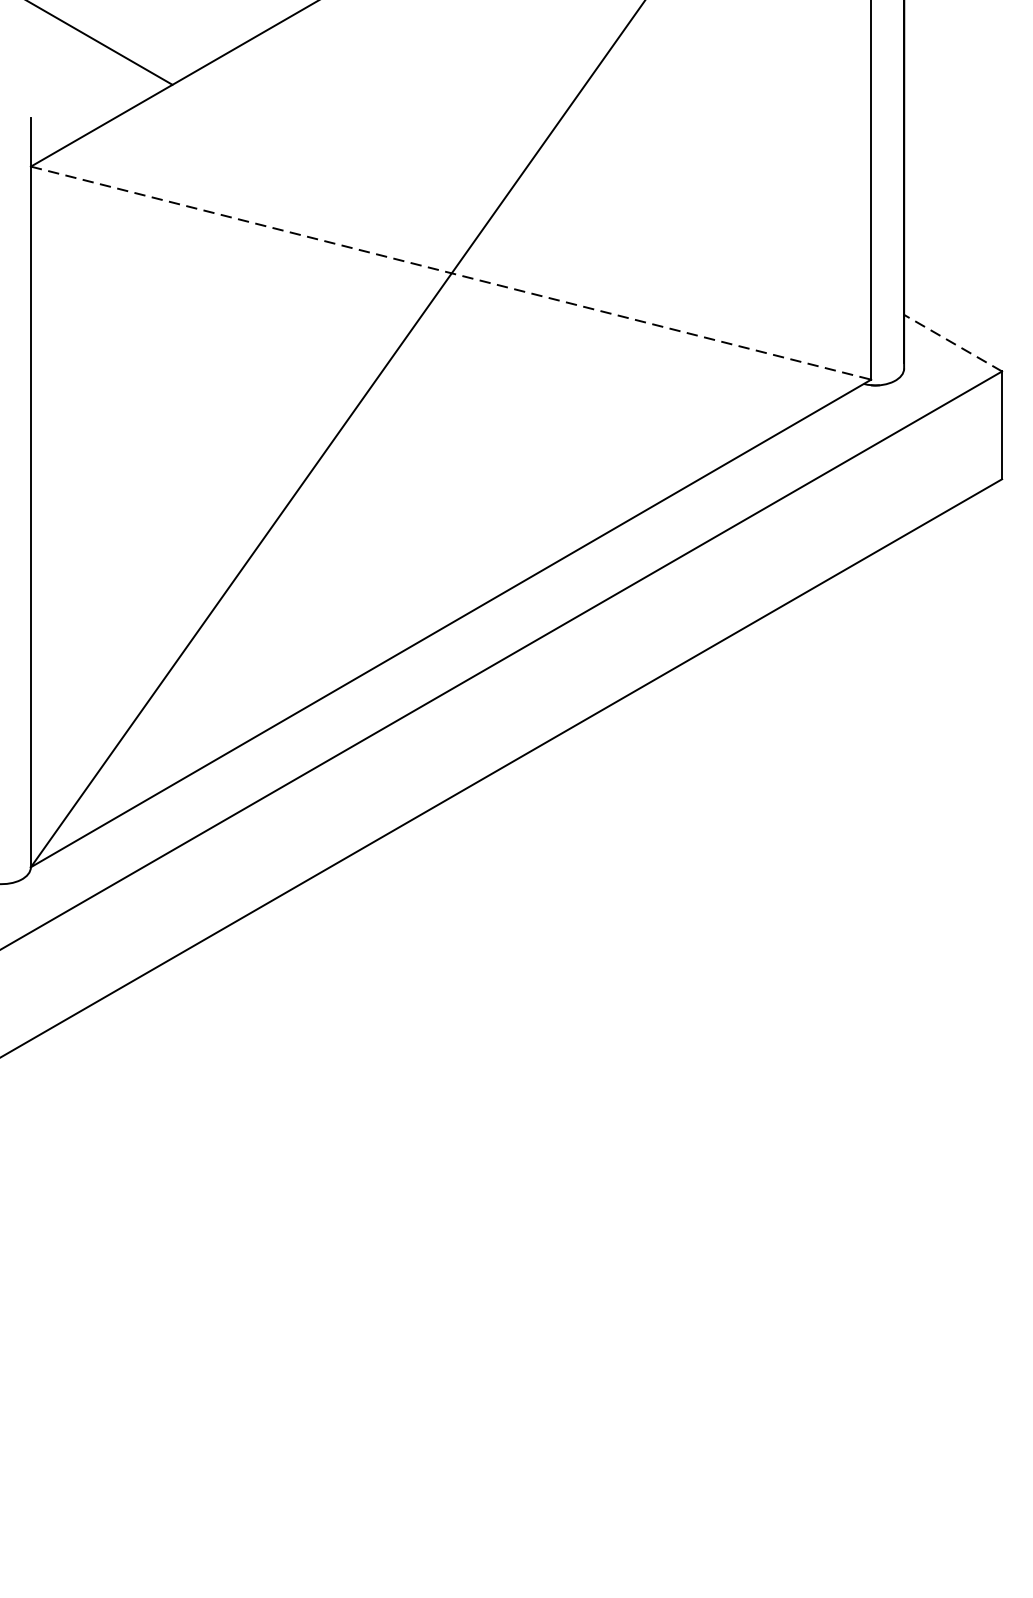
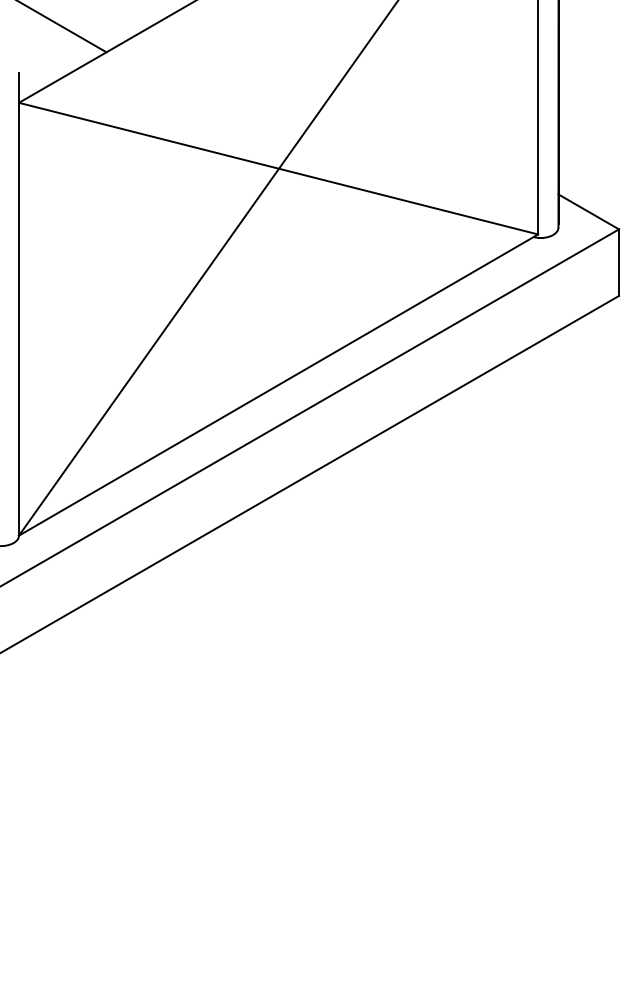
line: (450, 272) -> (278, 168), dashed -> solid
line: (952, 342) -> (588, 211), dashed -> solid

